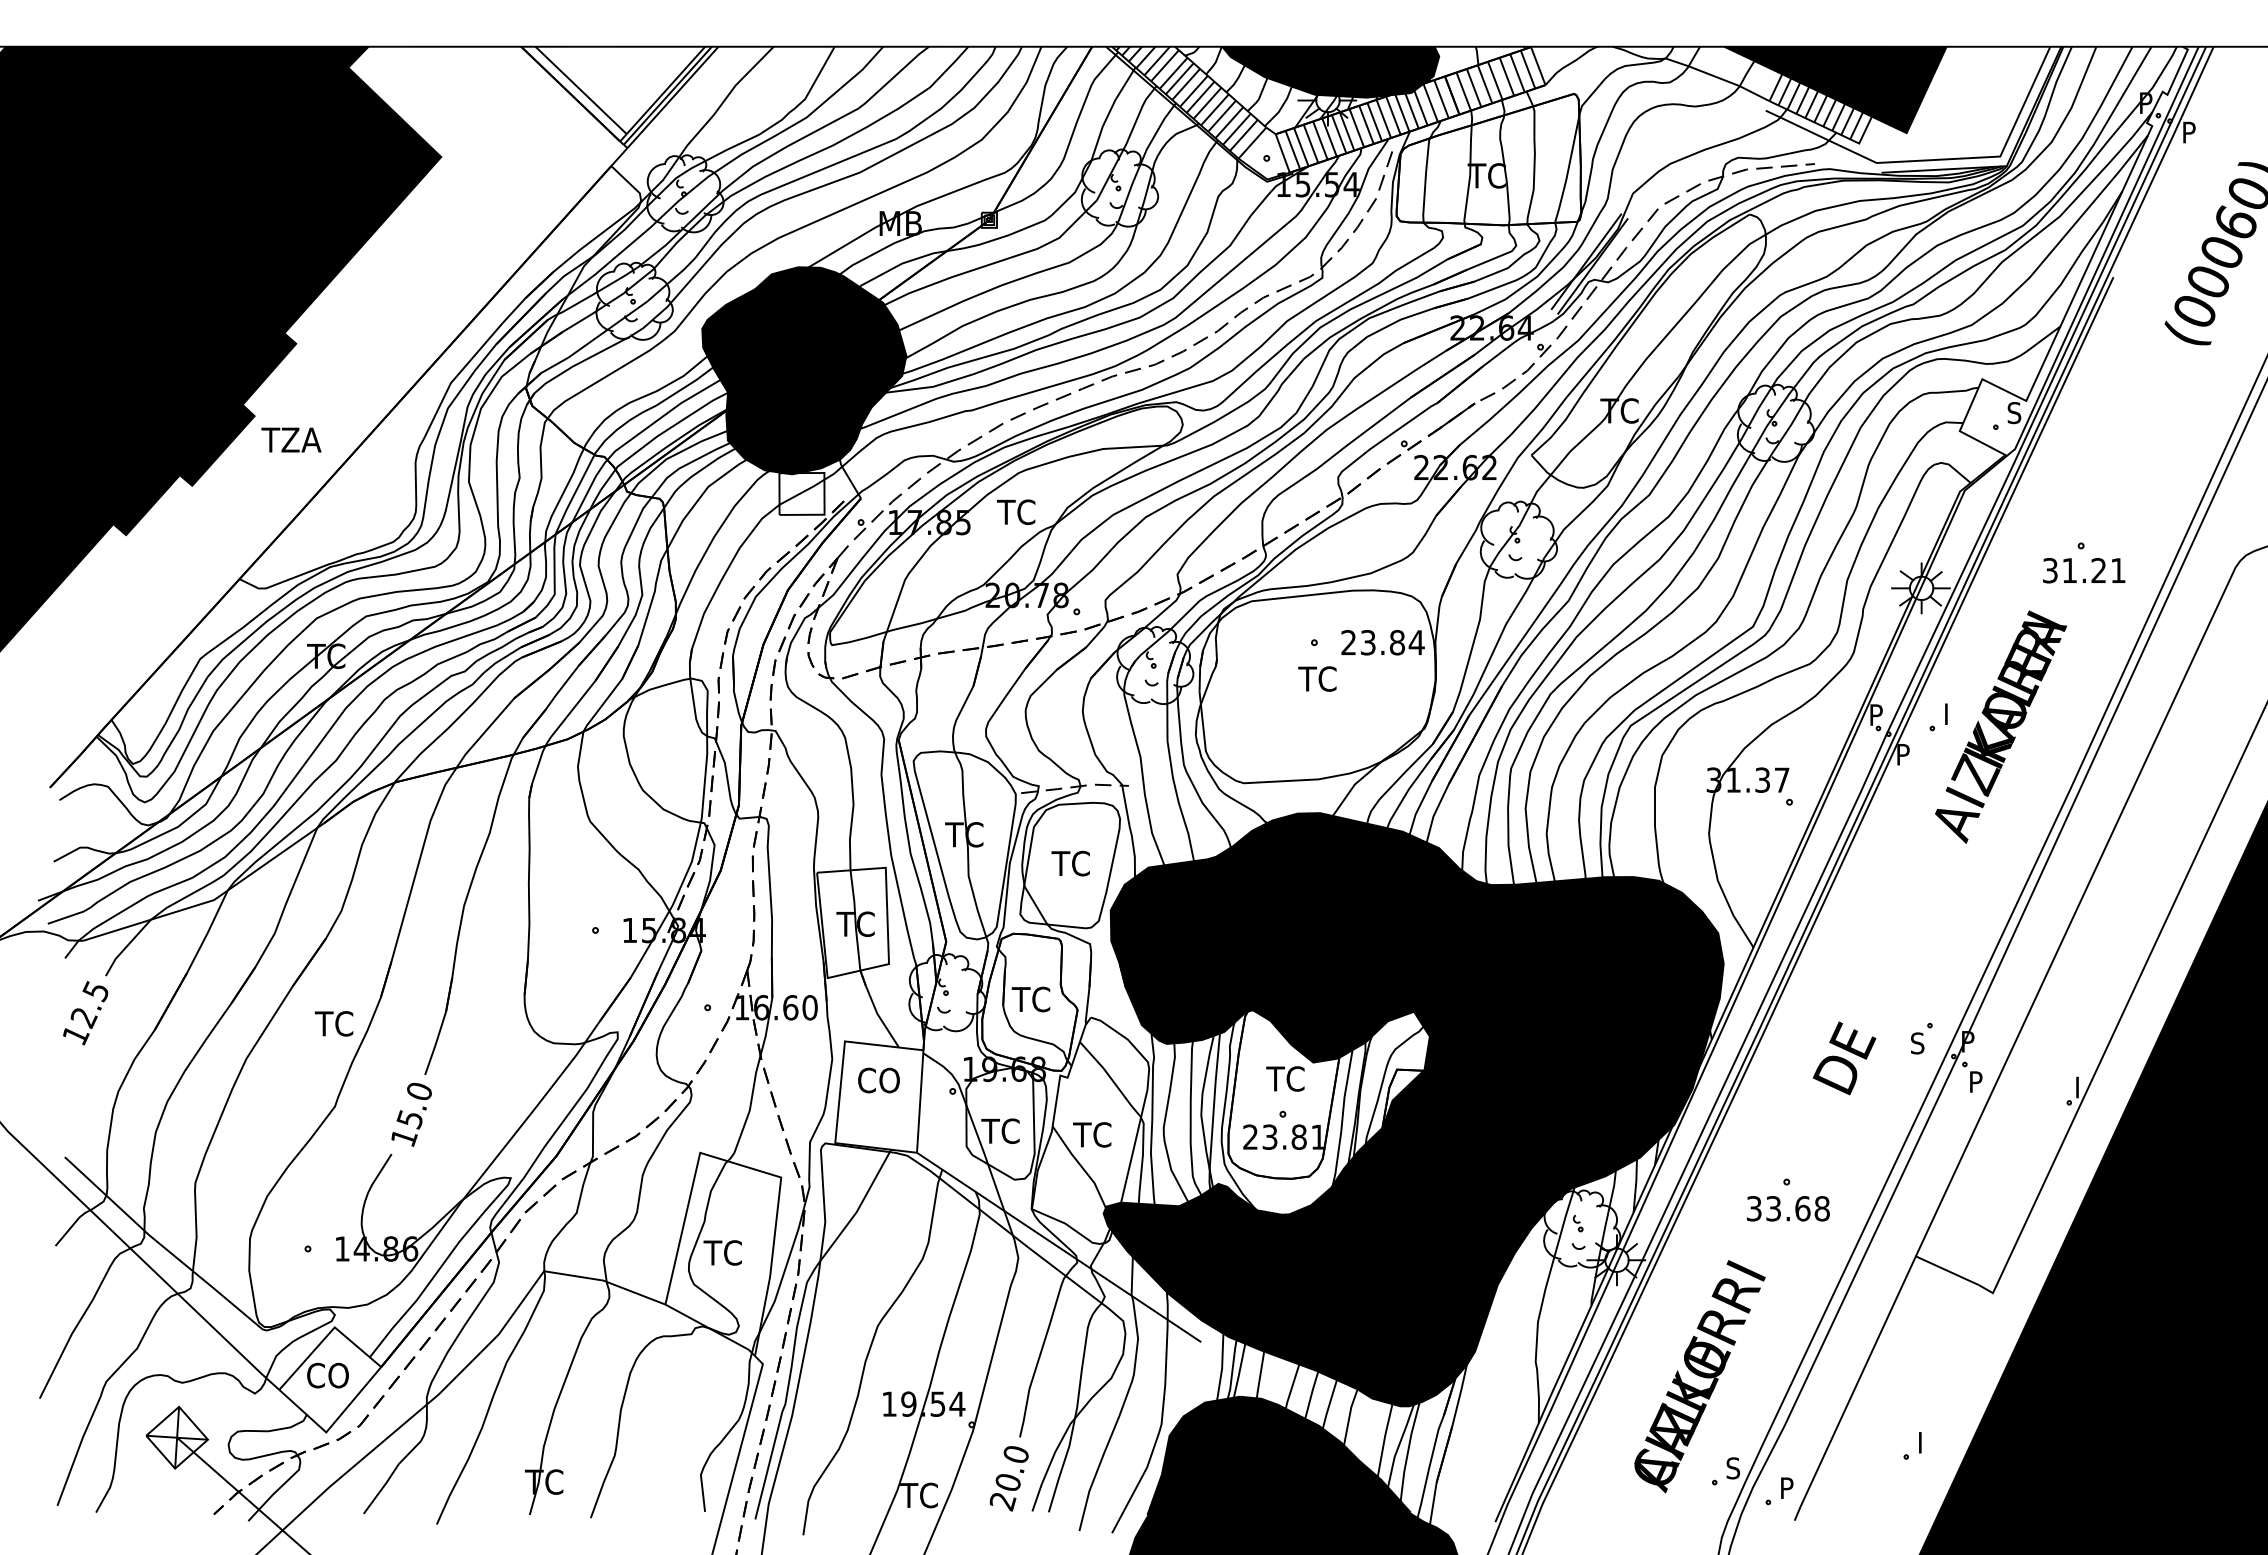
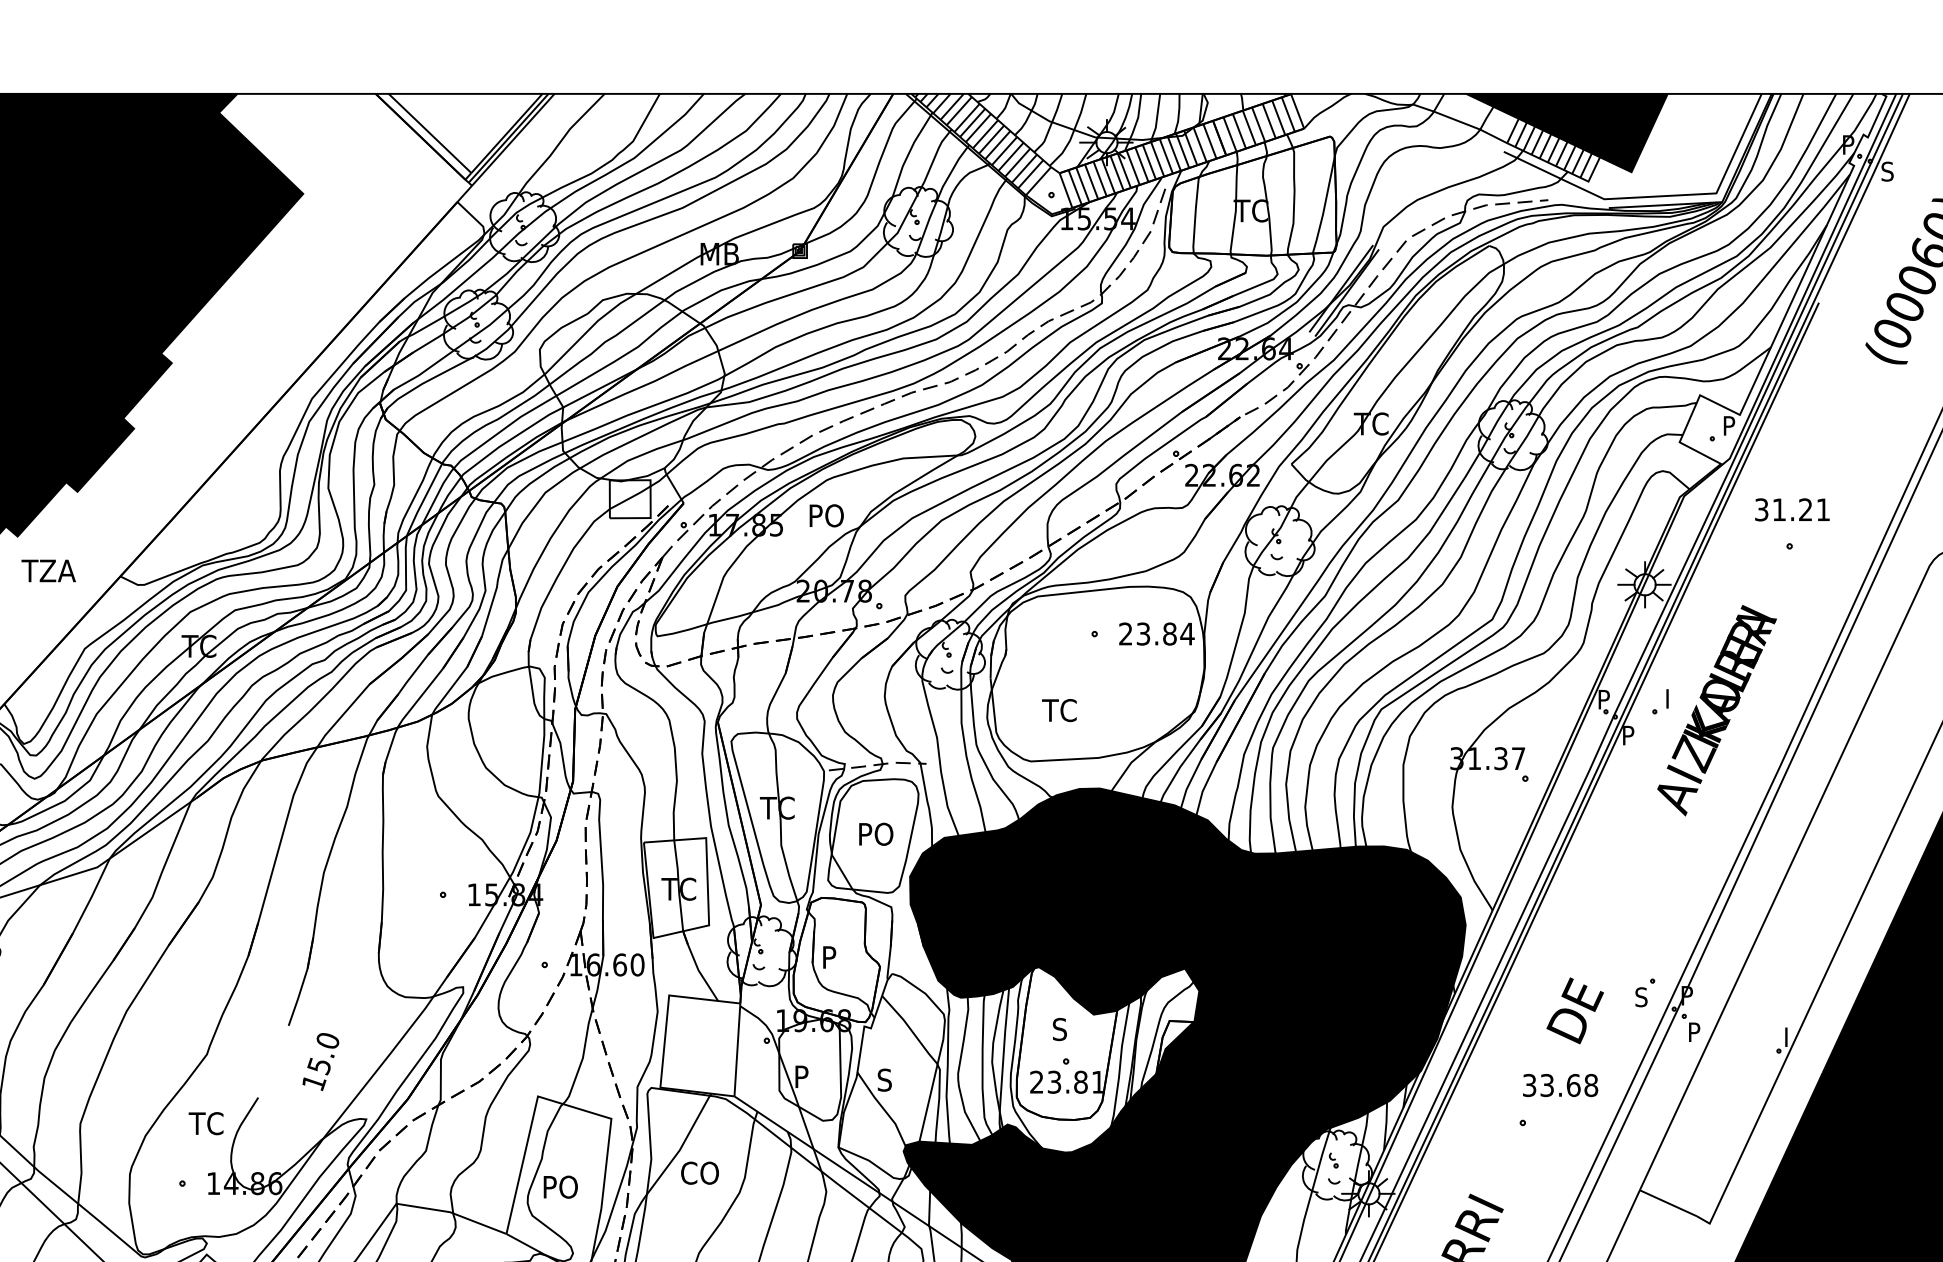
fill: (1330, 71) -> (1109, 116), removed
text: (2188, 132) -> (1886, 171), P -> S
fill: (804, 370) -> (632, 387), removed
text: (2014, 413) -> (1729, 426), S -> P
text: (291, 439) -> (48, 570), moved
text: (1017, 511) -> (825, 515), TC -> PO
text: (2084, 570) -> (1792, 509), moved
text: (1317, 678) -> (1059, 710), moved
text: (1071, 863) -> (874, 834), TC -> PO
text: (1030, 999) -> (837, 957), TC -> P
text: (333, 1023) -> (205, 1123), moved
text: (1285, 1078) -> (1068, 1029), TC -> S
text: (878, 1080) -> (699, 1173), moved
text: (411, 1114) -> (320, 1061), moved
text: (1000, 1130) -> (810, 1076), TC -> P
text: (1092, 1134) -> (893, 1079), TC -> S
text: (1788, 1208) -> (1560, 1085), moved
text: (723, 1252) -> (559, 1186), TC -> PO

